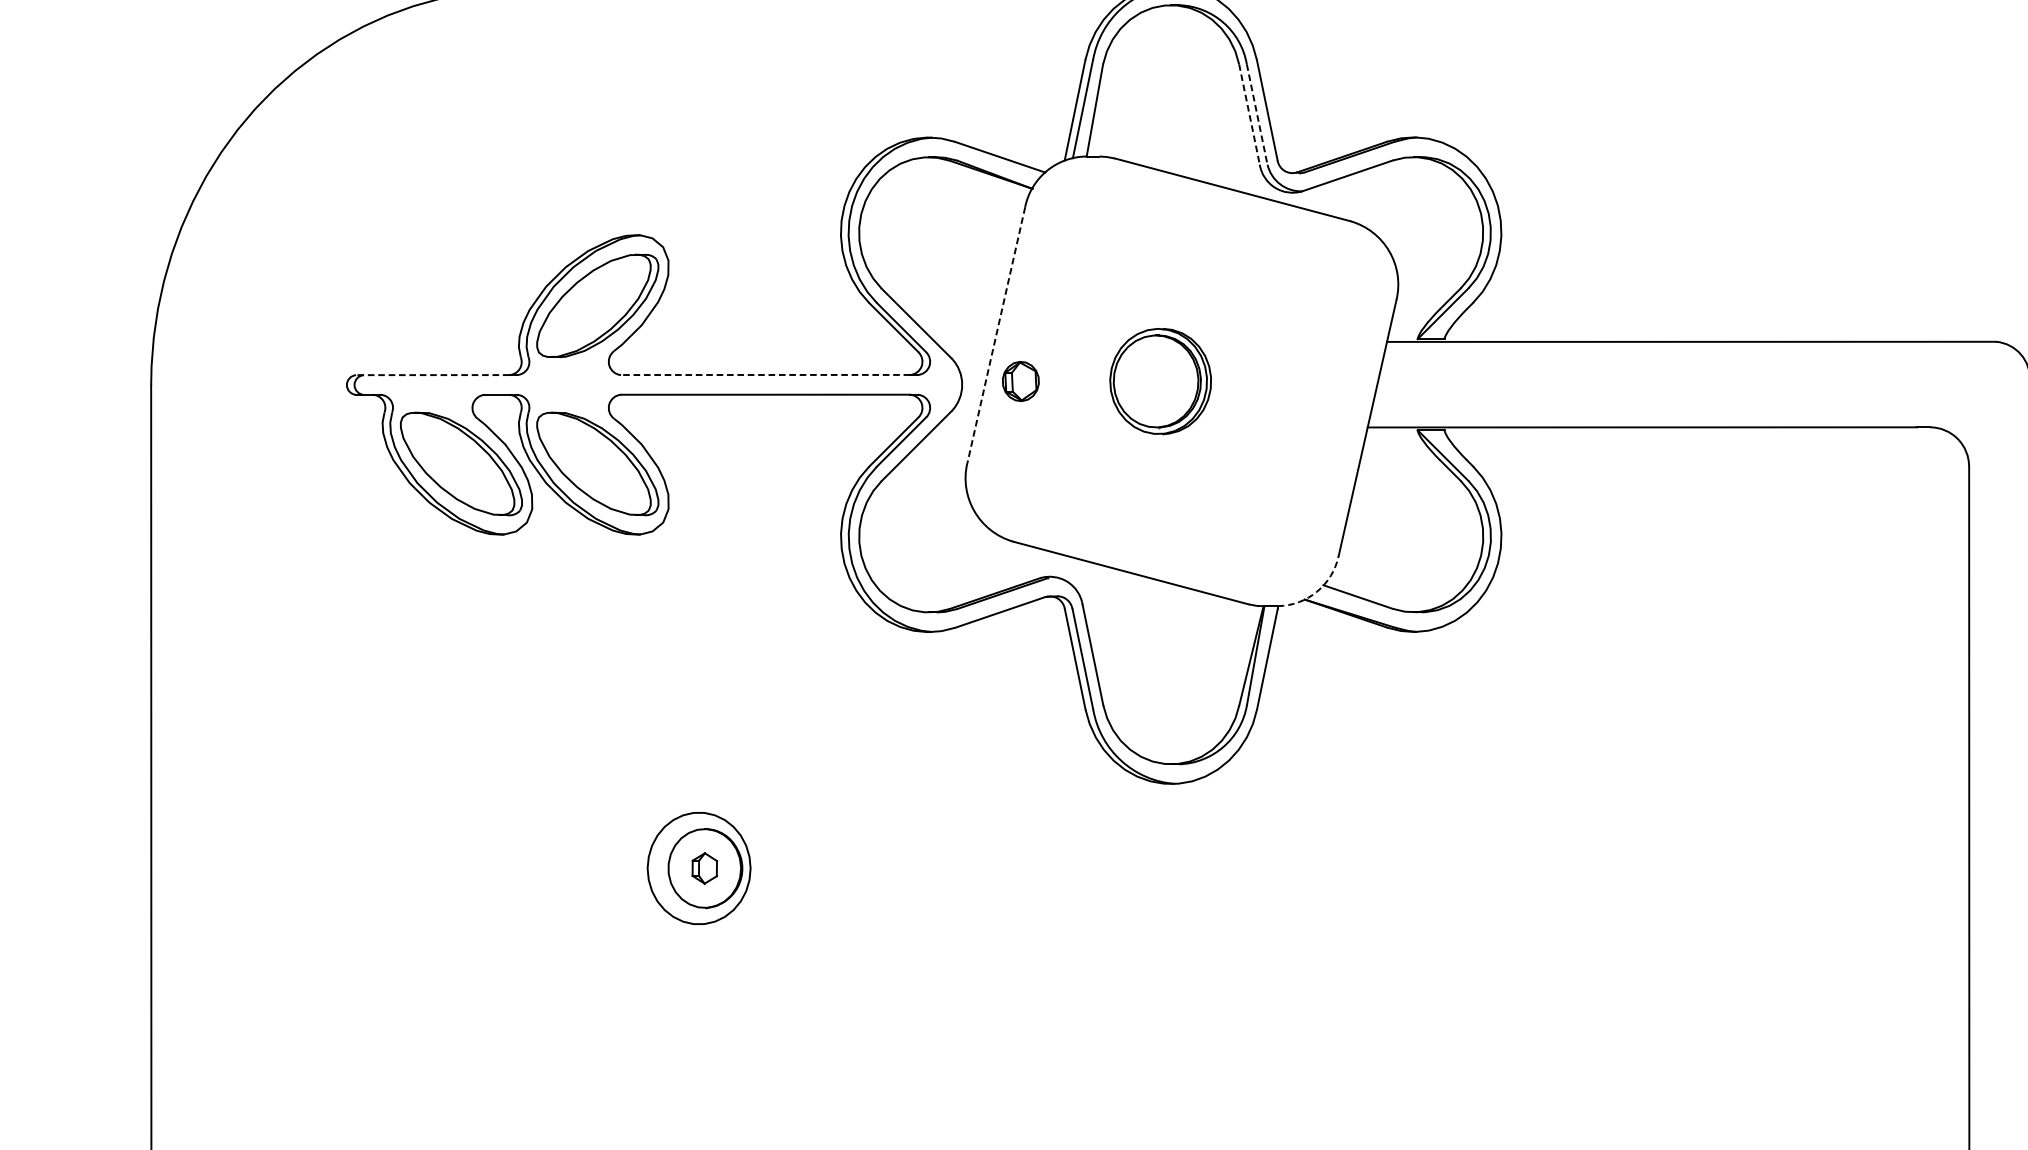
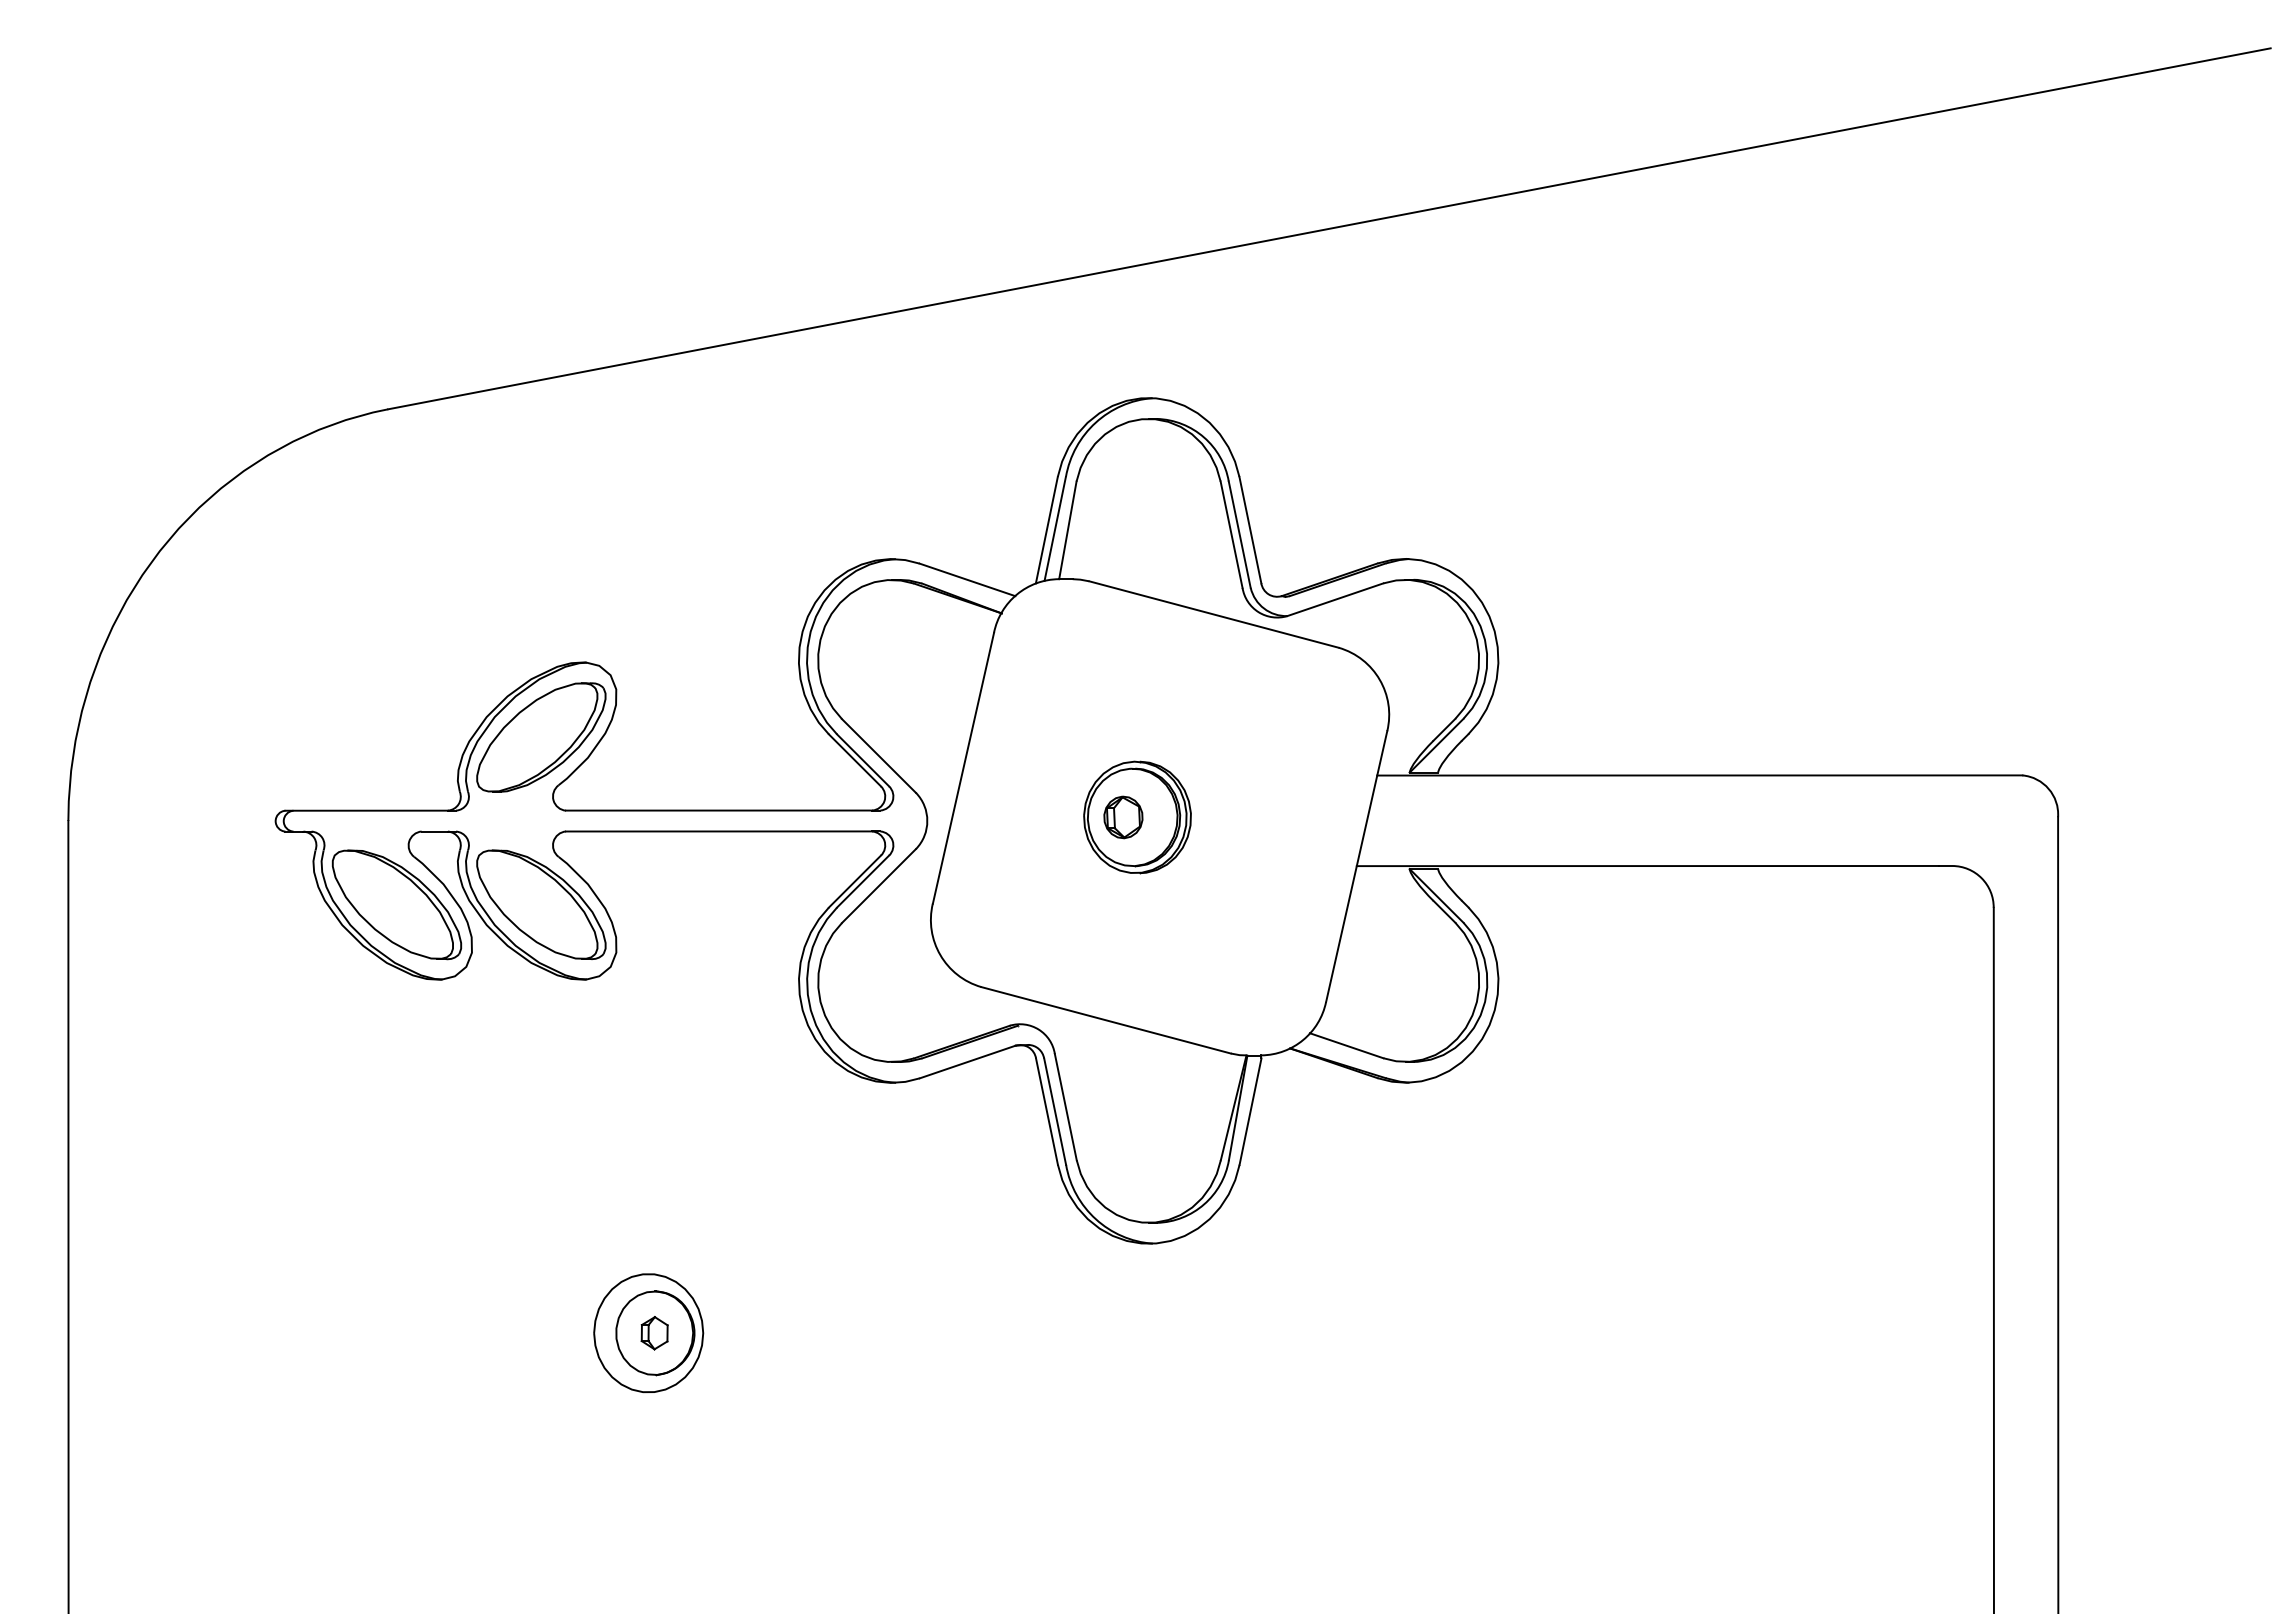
line: (1249, 115) -> (1231, 535), dashed -> solid
line: (1256, 115) -> (1239, 535), dashed -> solid
line: (996, 335) -> (963, 768), dashed -> solid
line: (432, 374) -> (366, 810), dashed -> solid
line: (765, 374) -> (718, 810), dashed -> solid
part: (1020, 381) -> (1123, 817), moved
arc: (1317, 592) -> (1303, 1040), dashed -> solid

